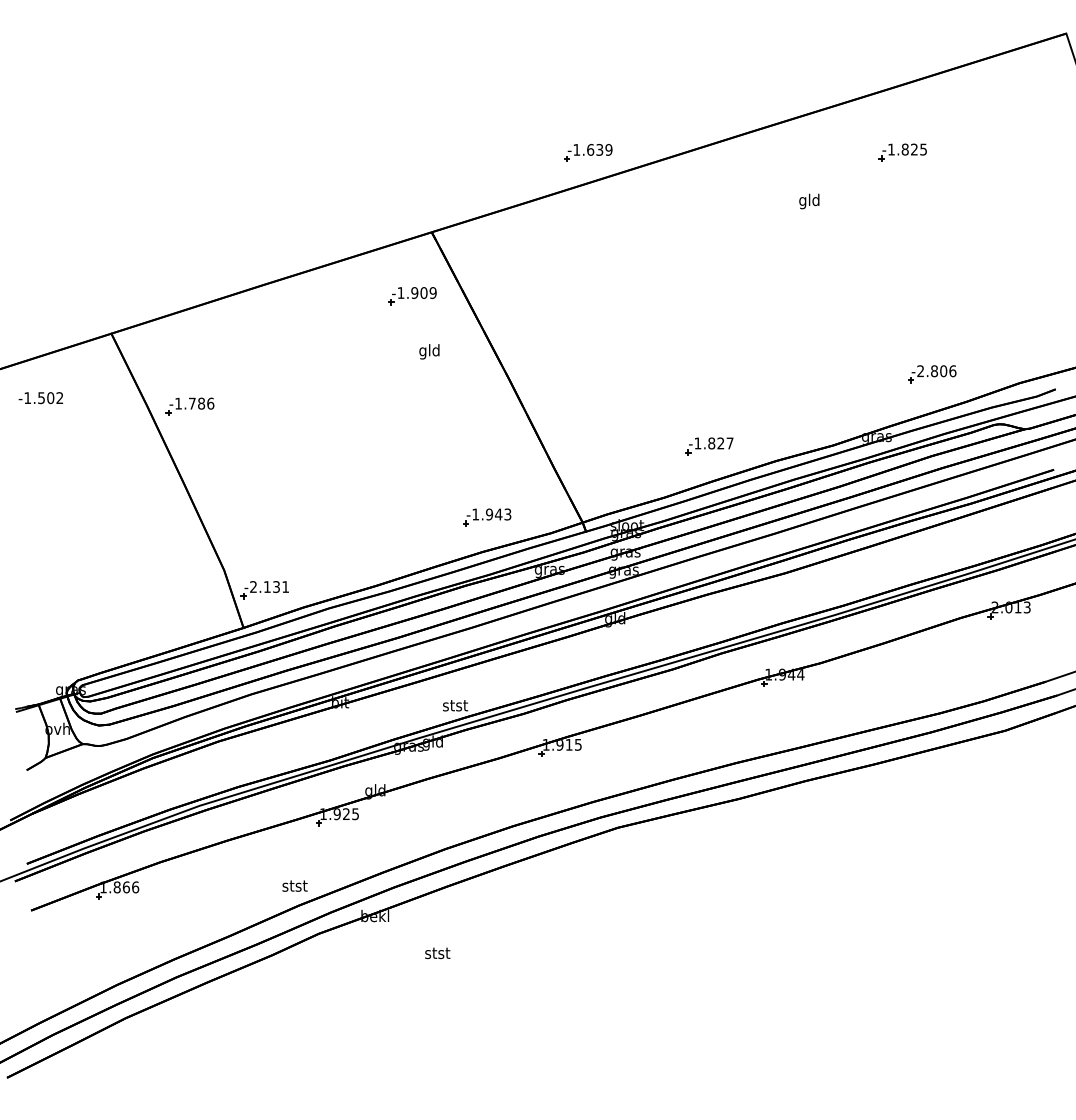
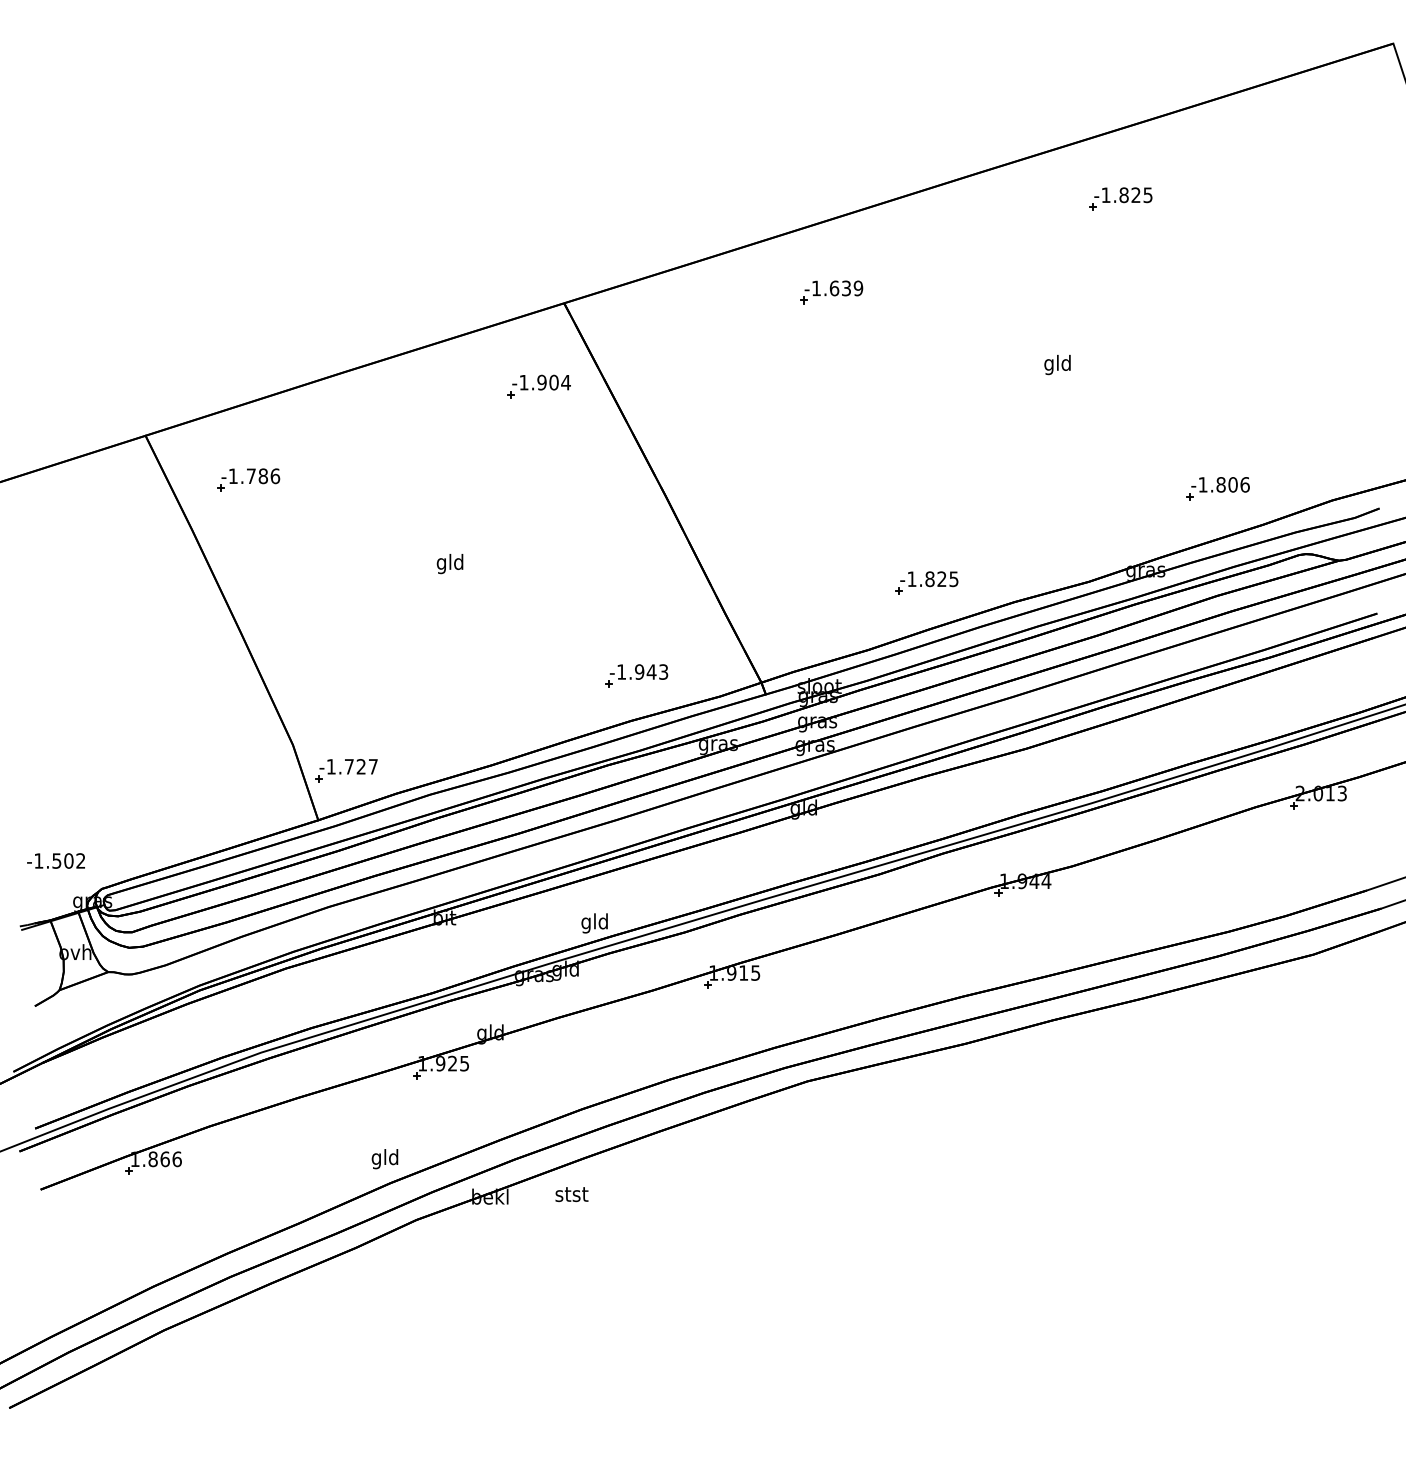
part: (588, 152) -> (831, 291), moved
part: (902, 152) -> (1120, 199), moved
text: (809, 201) -> (1057, 364), moved
text: (432, 292) -> (565, 381), -1.909 -> -1.904
text: (429, 351) -> (450, 563), moved
text: (920, 370) -> (1202, 483), -2.806 -> -1.806
text: (40, 398) -> (55, 861), moved
part: (189, 406) -> (247, 479), moved
text: (729, 443) -> (953, 579), -1.827 -> -1.825
text: (269, 586) -> (352, 766), -2.131 -> -1.727
text: (455, 706) -> (595, 922), stst -> gld
text: (294, 886) -> (384, 1158), stst -> gld
text: (437, 953) -> (571, 1194), moved

